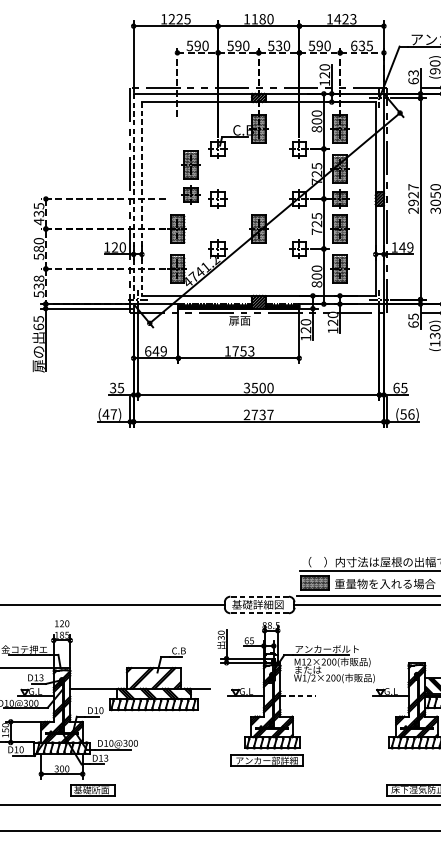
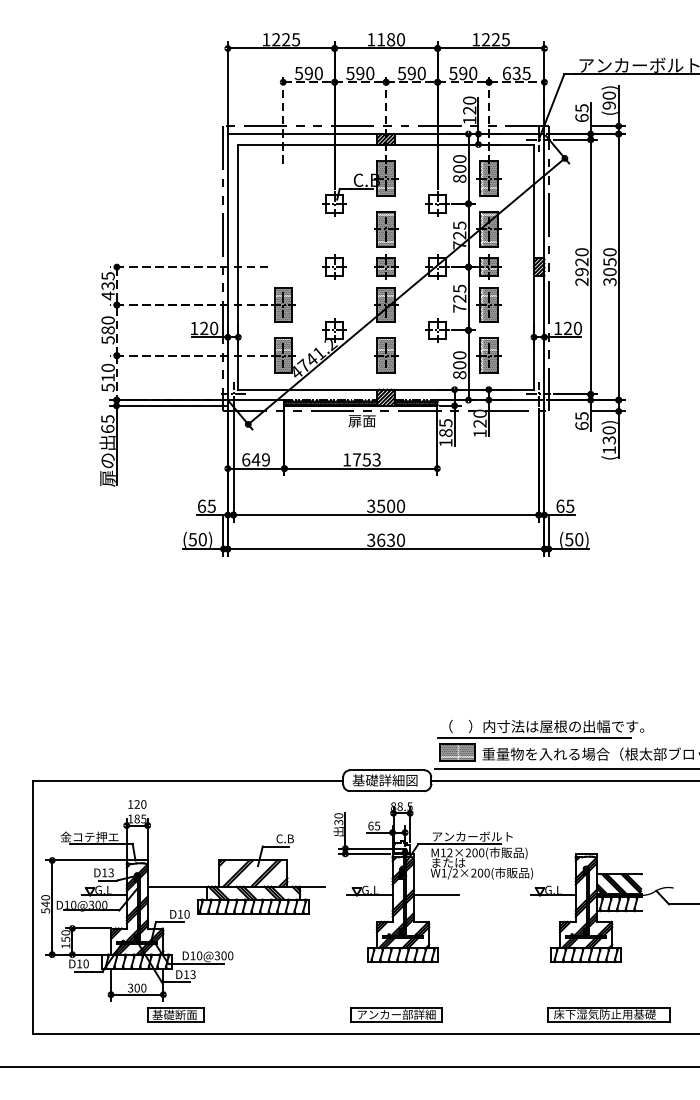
text: (345, 19) -> (495, 39), 1423 -> 1225
text: (278, 45) -> (411, 73), 530 -> 590
text: (413, 72) -> (581, 107), 63 -> 65
part: (191, 177) -> (386, 245), moved
text: (413, 187) -> (581, 252), 2927 -> 2920
line: (133, 199) -> (227, 267), dashed -> solid
line: (142, 199) -> (238, 267), dashed -> solid
text: (406, 247) -> (572, 328), 149 -> 120
part: (259, 268) -> (386, 355), added
text: (38, 282) -> (107, 372), 538 -> 510
text: (305, 326) -> (445, 428), 120 -> 185
text: (112, 387) -> (201, 505), 35 -> 65
text: (109, 414) -> (197, 539), (47) -> (50)
text: (411, 414) -> (579, 539), (56) -> (50)
text: (259, 415) -> (386, 540), 2737 -> 3630
line: (259, 596) -> (386, 770), dashed -> solid
line: (259, 613) -> (386, 791), dashed -> solid
line: (298, 695) -> (436, 895), dashed -> solid
part: (266, 760) -> (396, 1014), moved

